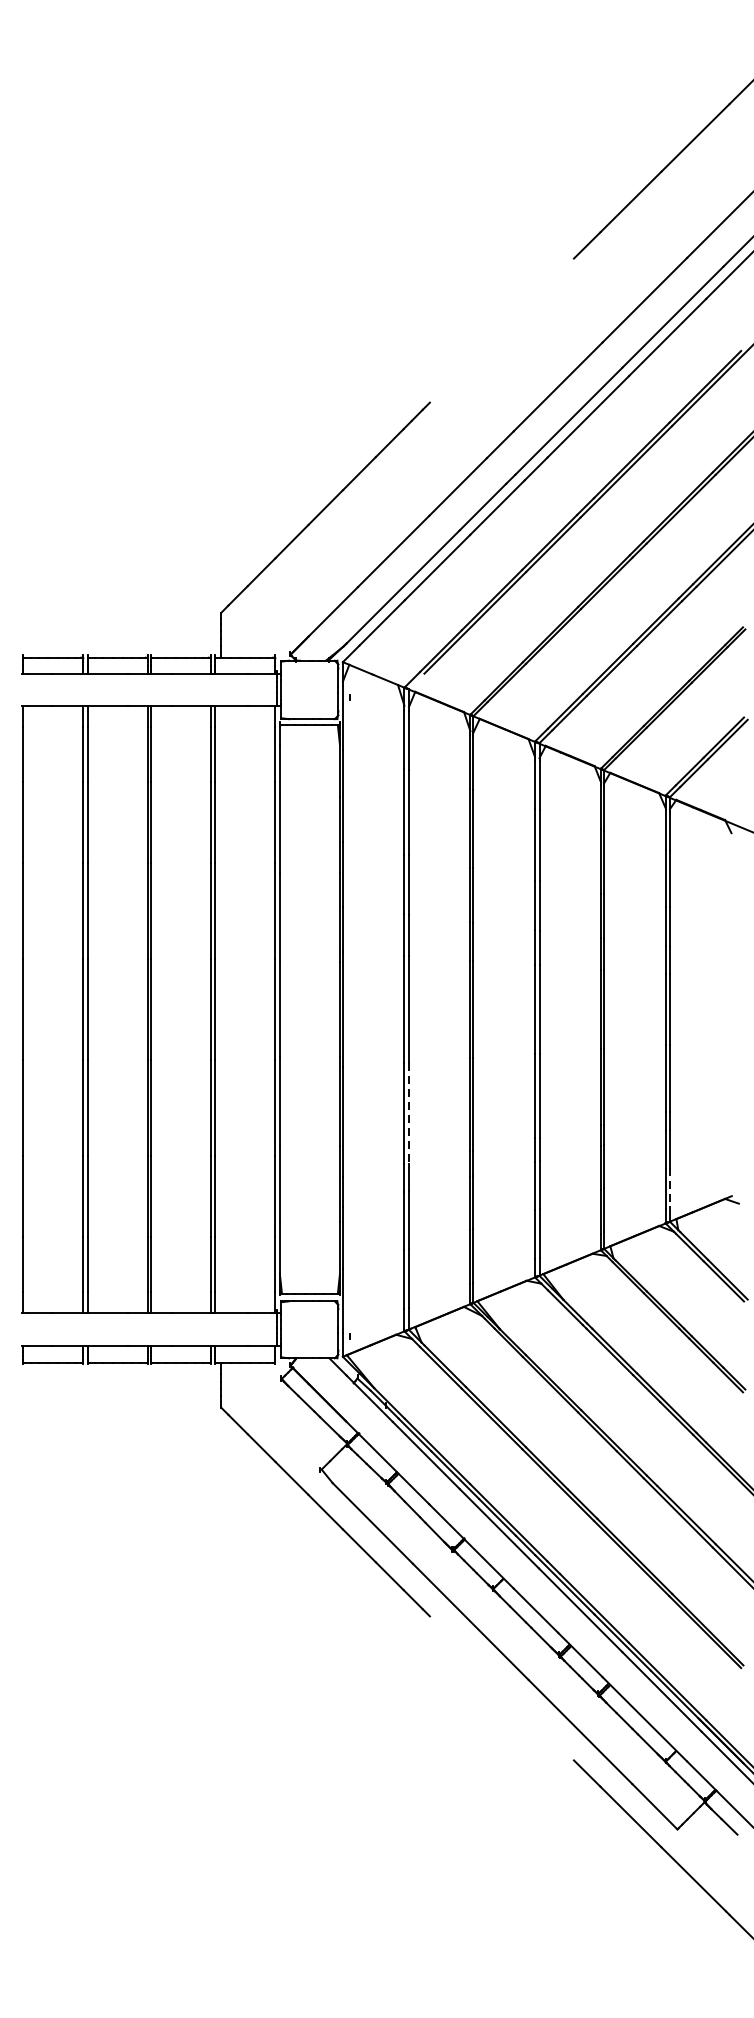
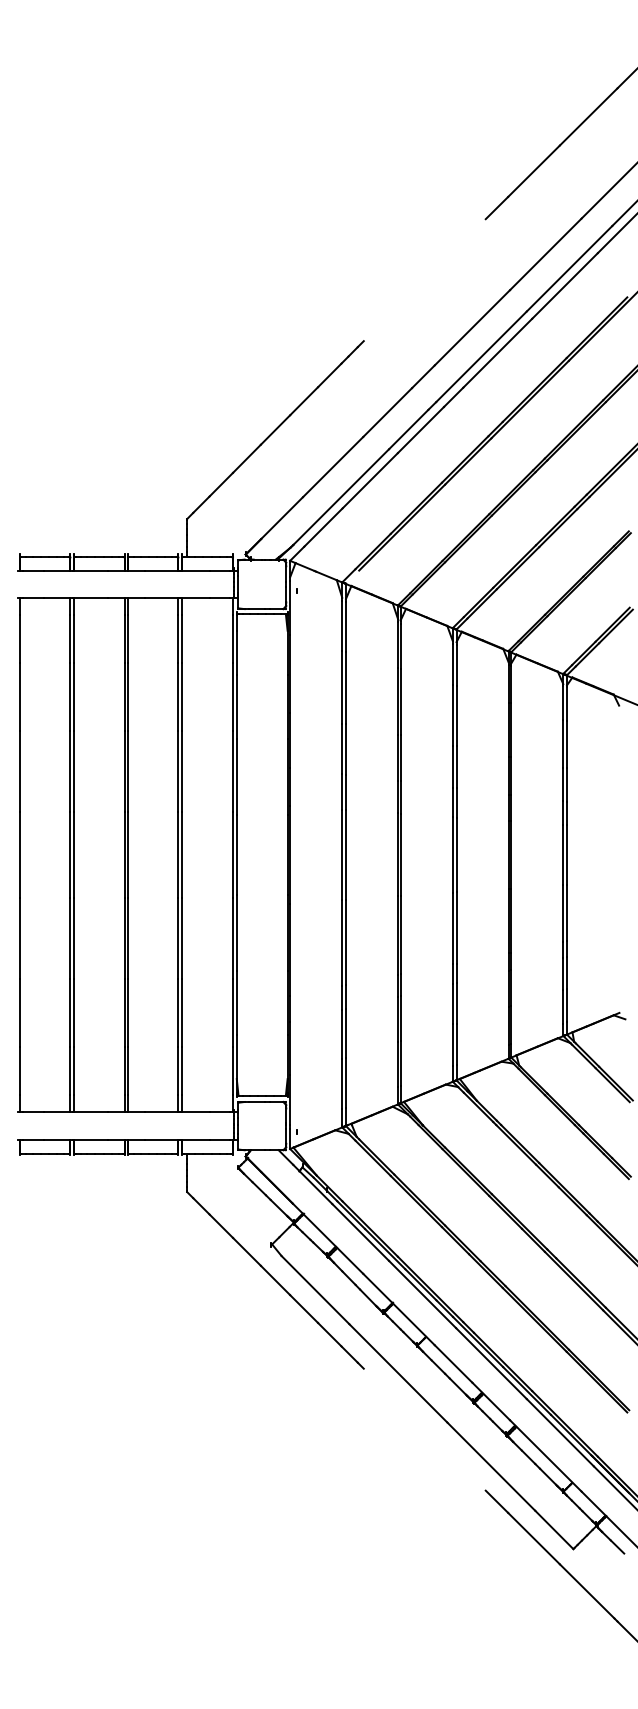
line: (409, 1112) -> (346, 942), dashed -> solid
line: (670, 1187) -> (567, 1005), dashed -> solid

